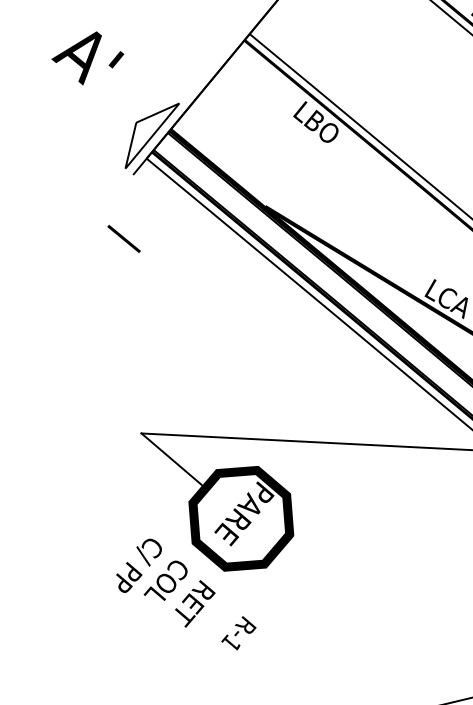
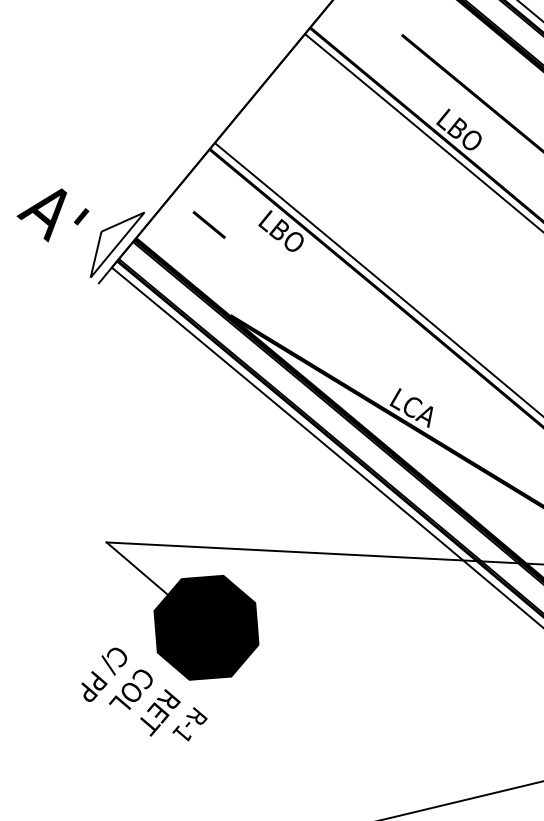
text: (87, 58) -> (52, 215), moved
line: (123, 238) -> (208, 224), moved
fill: (241, 518) -> (206, 627), added
text: (238, 633) -> (189, 724), moved

